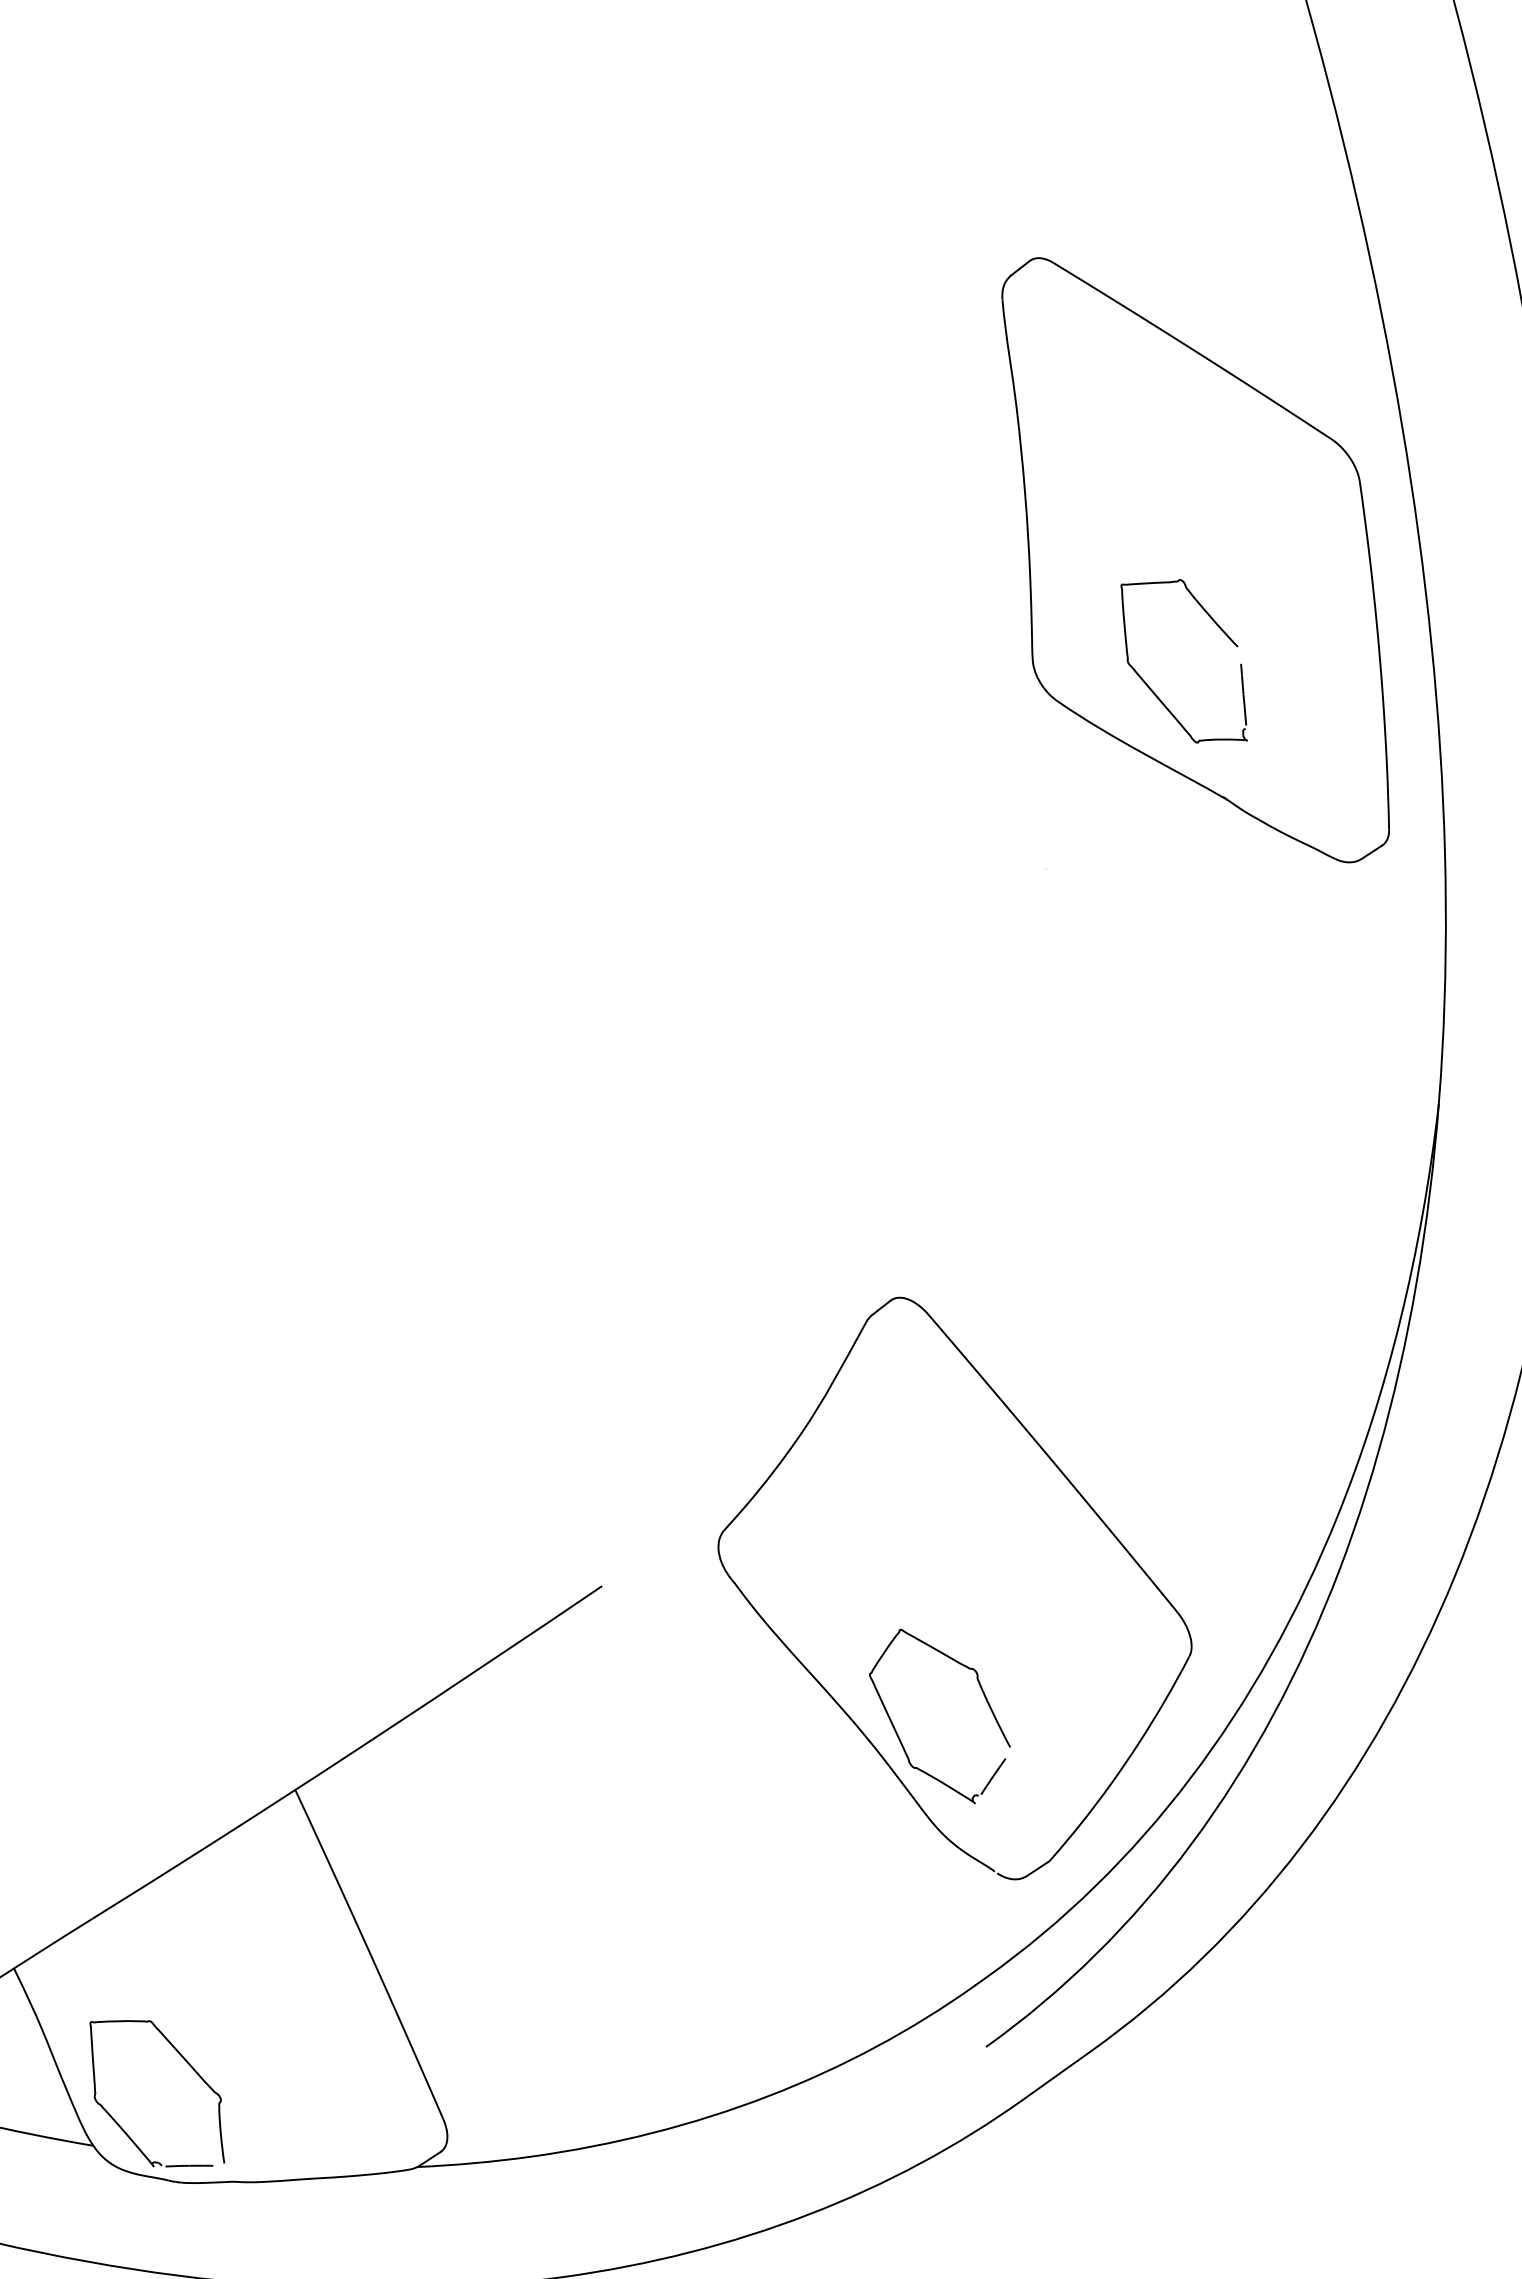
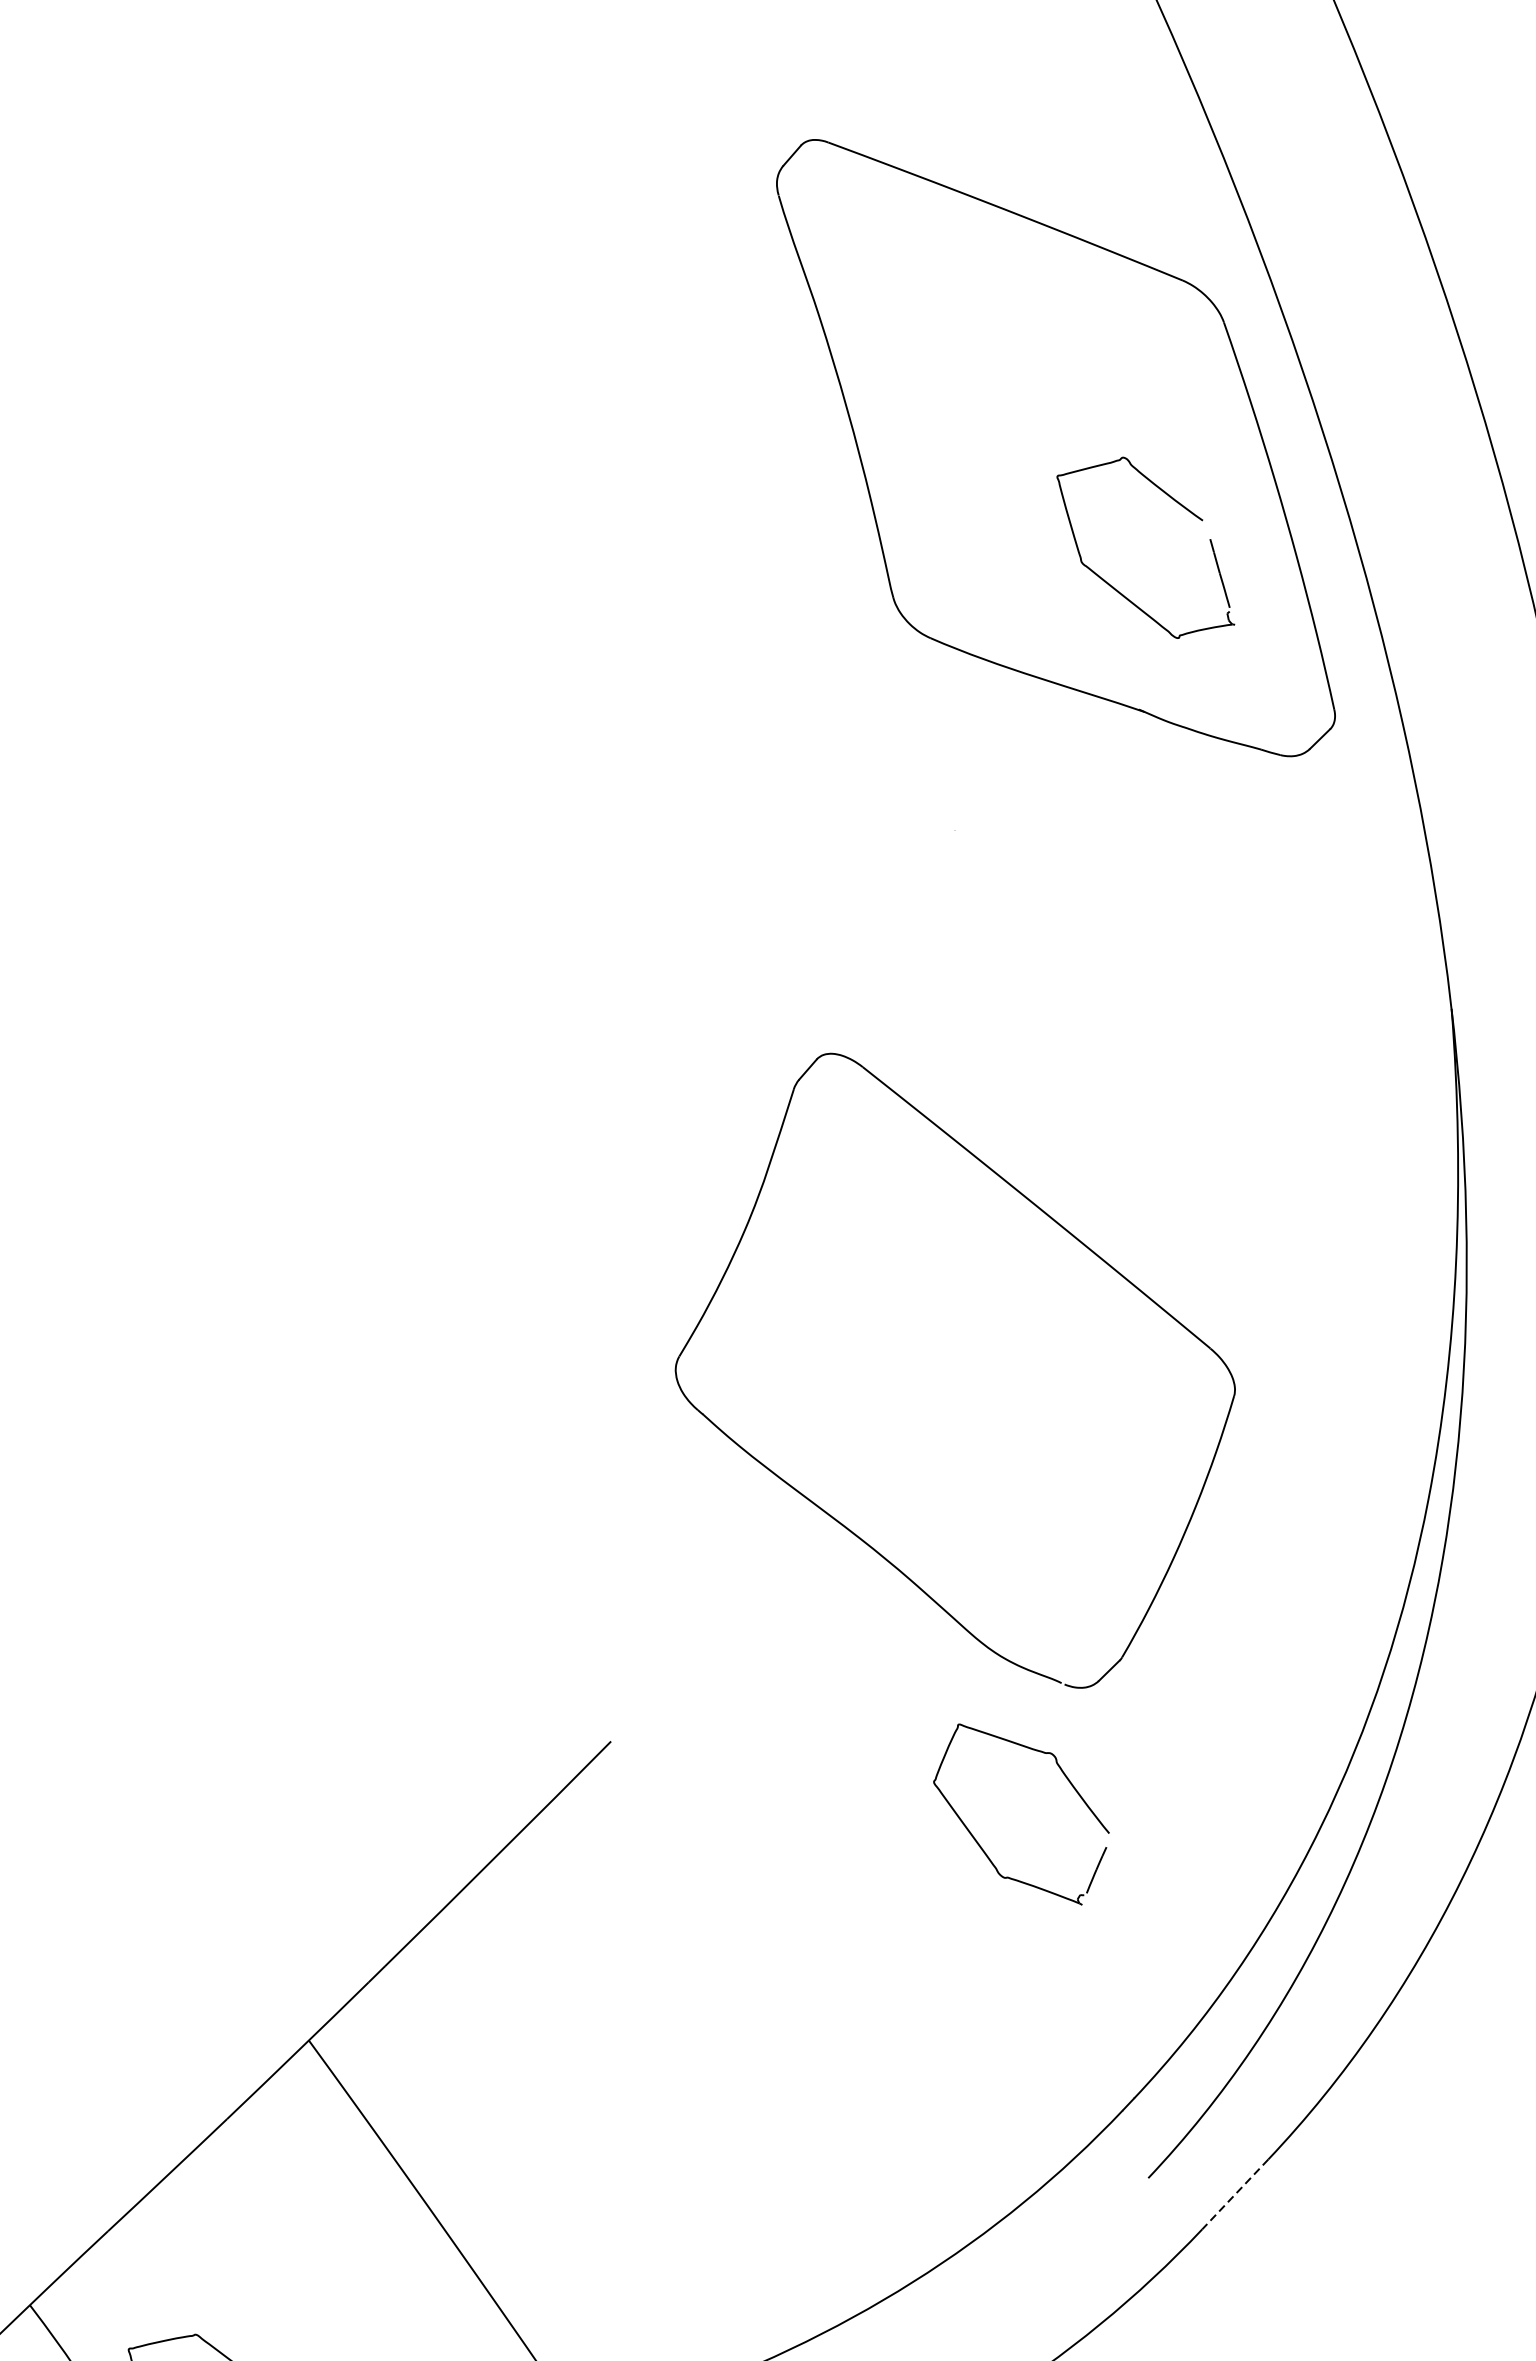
part: (1152, 689) -> (1115, 587), moved
part: (1075, 1490) -> (1068, 1233), moved
line: (1057, 2075) -> (1235, 2194), solid -> dashed

